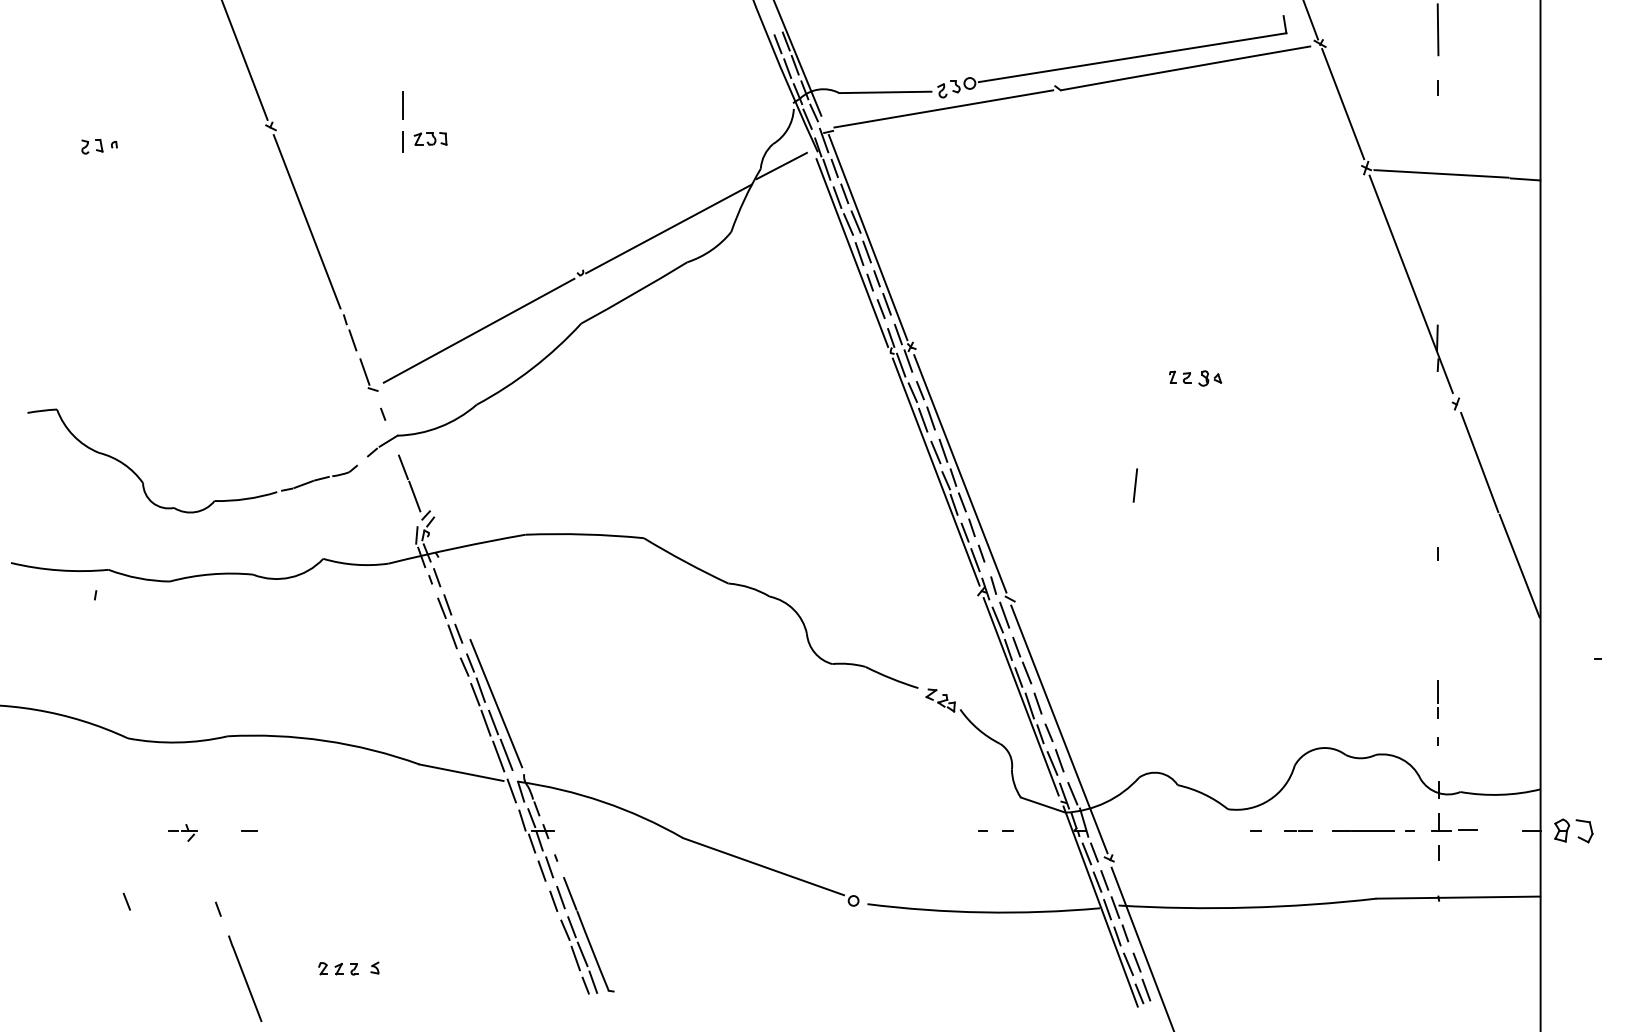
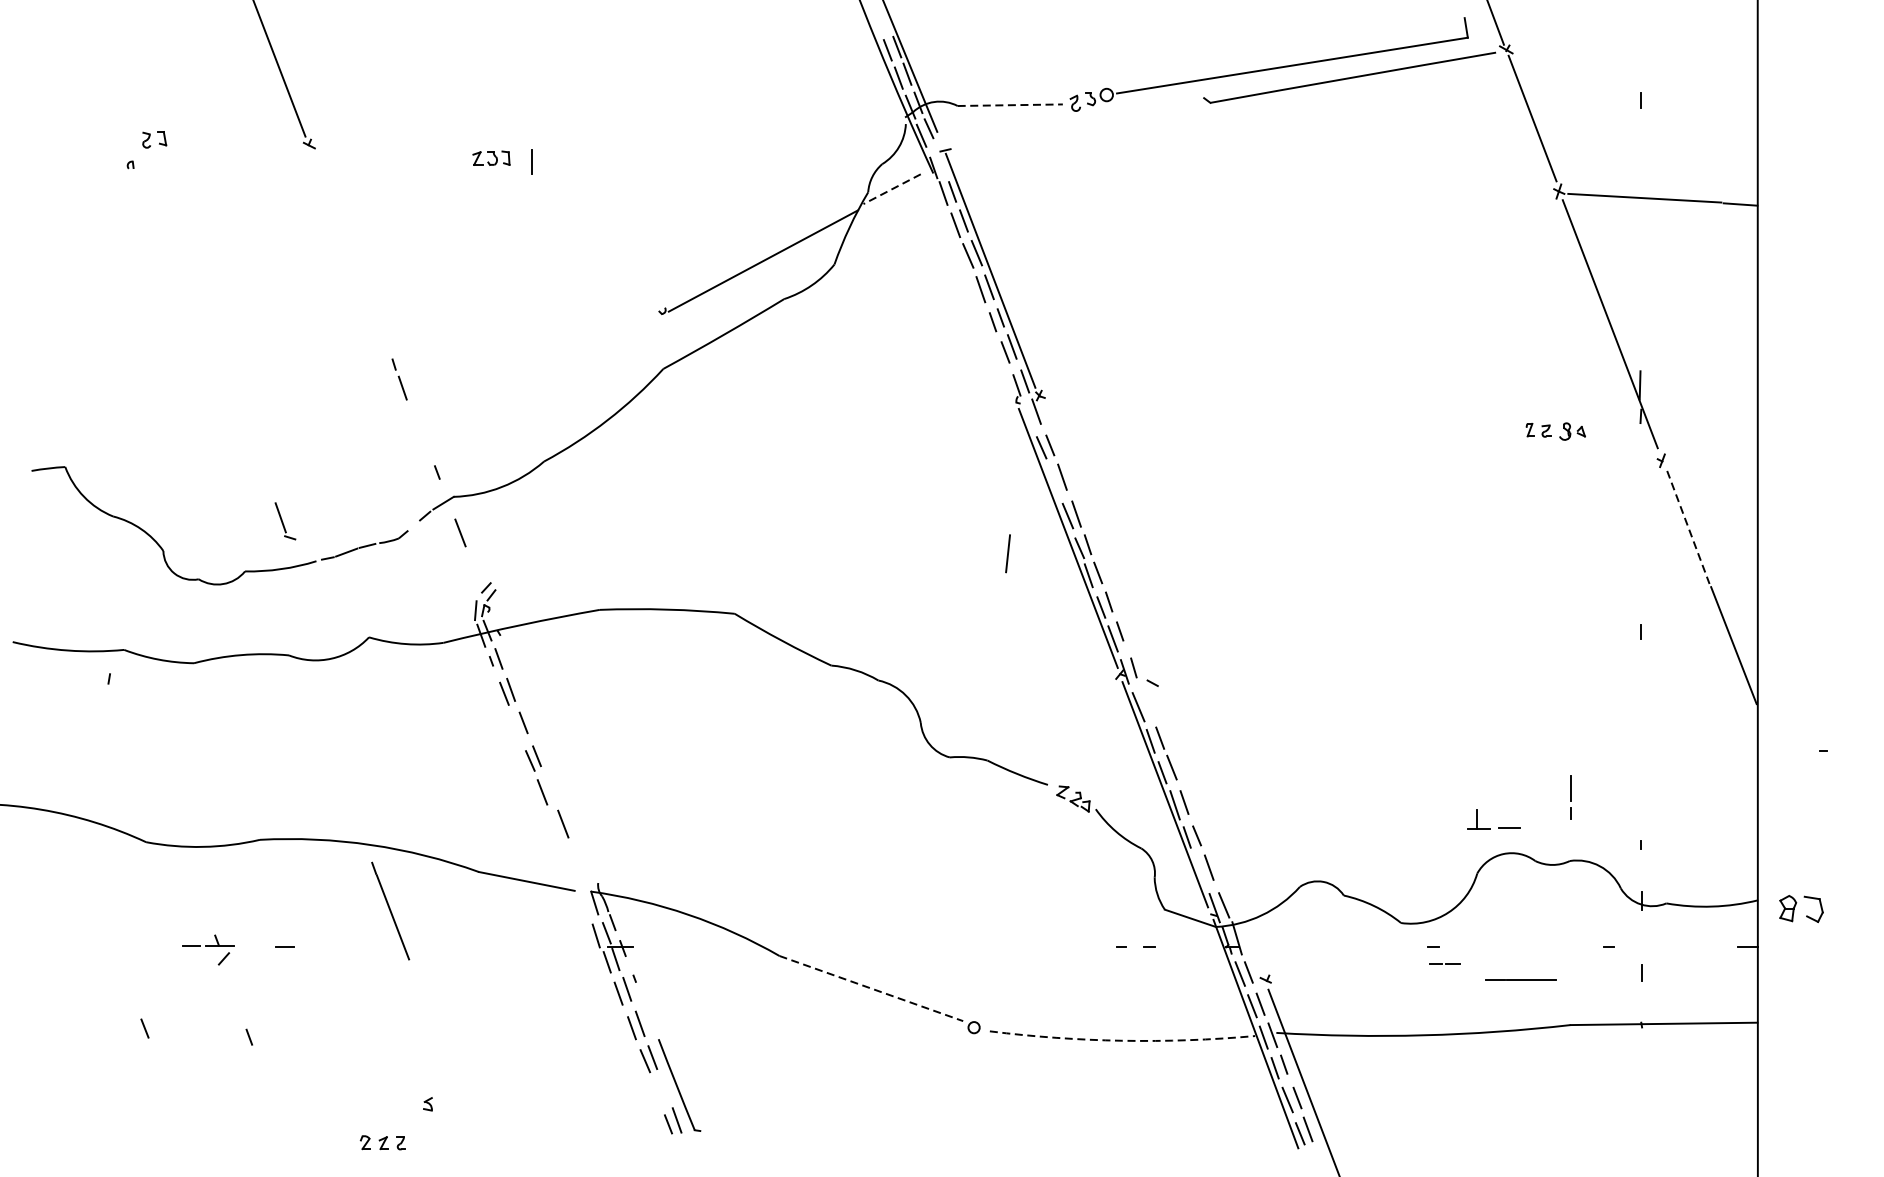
line: (1437, 29) -> (1640, 33), removed
line: (885, 92) -> (1010, 105), solid -> dashed
line: (402, 105) -> (459, 120), removed
line: (943, 108) -> (1076, 123), removed
line: (823, 140) -> (939, 160), removed
line: (402, 141) -> (531, 161), moved
part: (92, 146) -> (154, 139), moved
line: (781, 166) -> (891, 189), solid -> dashed
line: (306, 221) -> (349, 252), removed
line: (852, 252) -> (972, 287), removed
line: (478, 330) -> (546, 376), removed
line: (901, 364) -> (1028, 415), removed
part: (368, 374) -> (284, 520), moved
part: (1195, 378) -> (1555, 431), moved
line: (923, 419) -> (1053, 478), removed
line: (1479, 462) -> (1688, 527), solid -> dashed
line: (960, 473) -> (1096, 540), removed
line: (1134, 485) -> (1007, 553), moved
line: (414, 496) -> (473, 566), removed
line: (1004, 614) -> (1146, 700), removed
line: (452, 636) -> (516, 725), removed
line: (480, 689) -> (548, 786), removed
line: (1437, 699) -> (1569, 797), moved
line: (496, 703) -> (566, 802), removed
line: (485, 722) -> (554, 824), removed
line: (1059, 729) -> (1208, 832), removed
line: (506, 754) -> (578, 860), removed
line: (498, 756) -> (568, 862), removed
line: (1052, 763) -> (1200, 870), removed
line: (511, 790) -> (583, 901), removed
part: (1458, 829) -> (1498, 827), moved
line: (1298, 830) -> (1445, 964), moved
line: (1363, 830) -> (1520, 980), moved
part: (1573, 830) -> (1801, 908), moved
part: (182, 832) -> (208, 949), size x1.6
line: (764, 866) -> (872, 988), solid -> dashed
line: (570, 893) -> (651, 1019), removed
arc: (983, 912) -> (1122, 1040), solid -> dashed
line: (582, 954) -> (664, 1088), removed
line: (575, 958) -> (656, 1093), removed
part: (338, 968) -> (382, 1142), moved
line: (245, 978) -> (390, 910), moved

